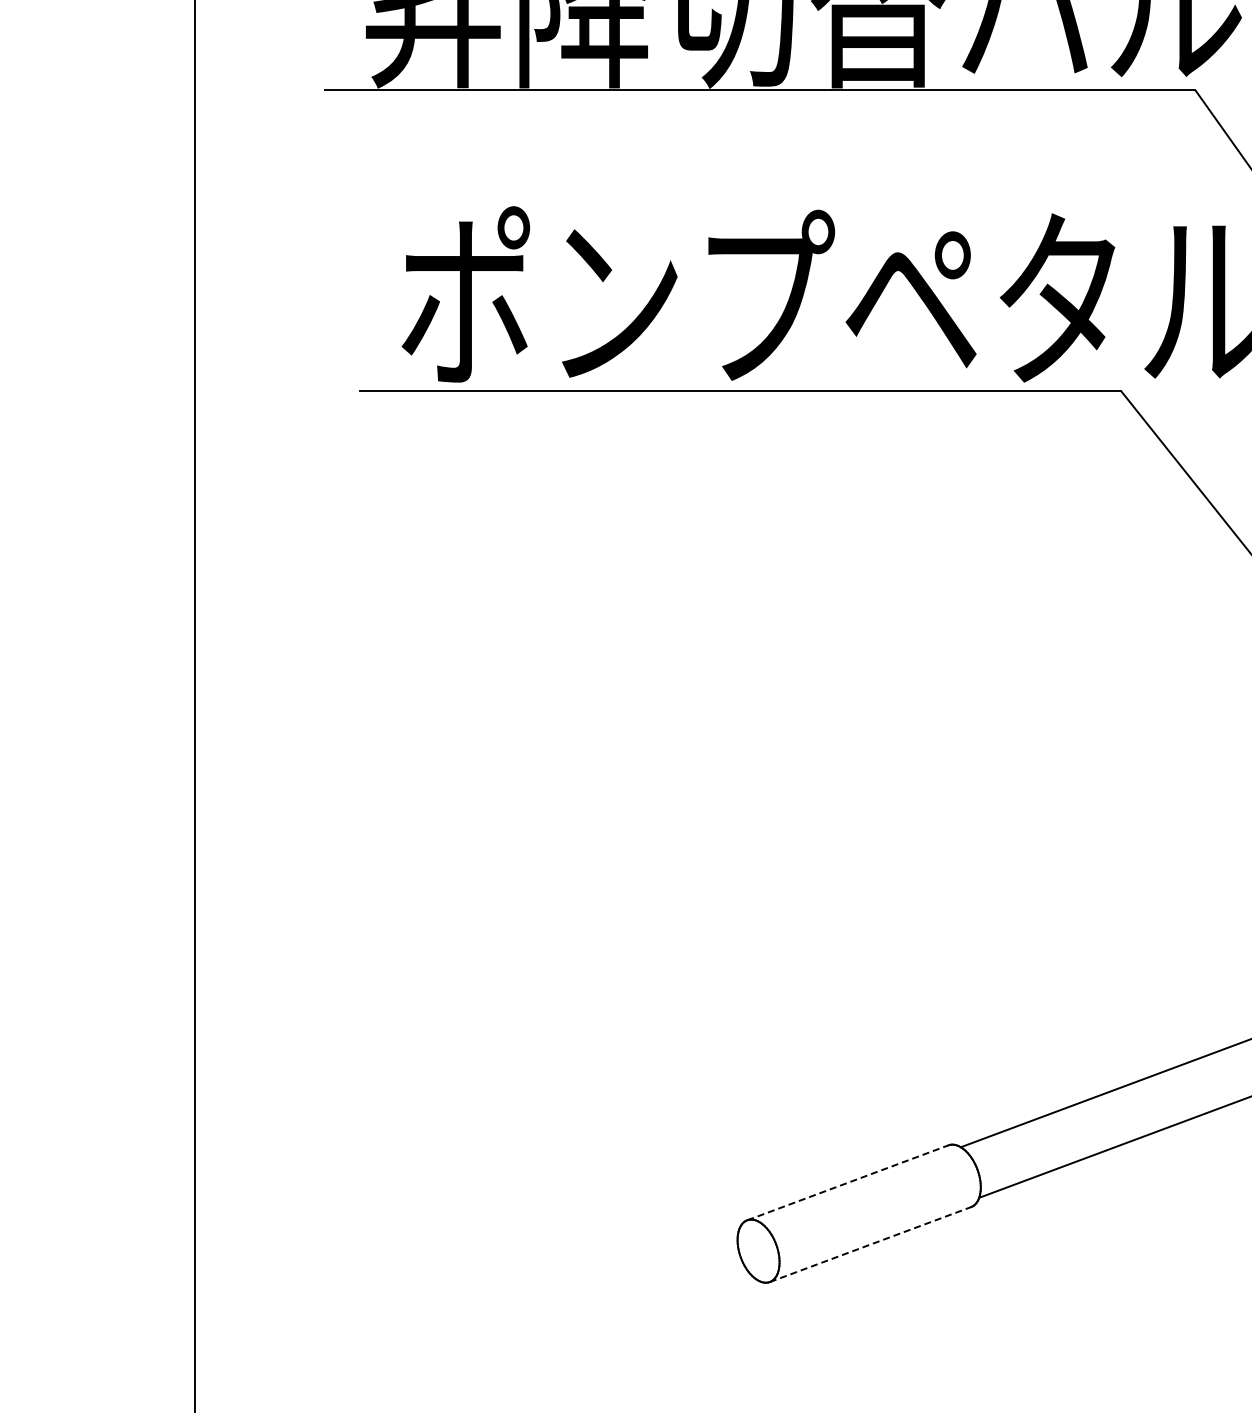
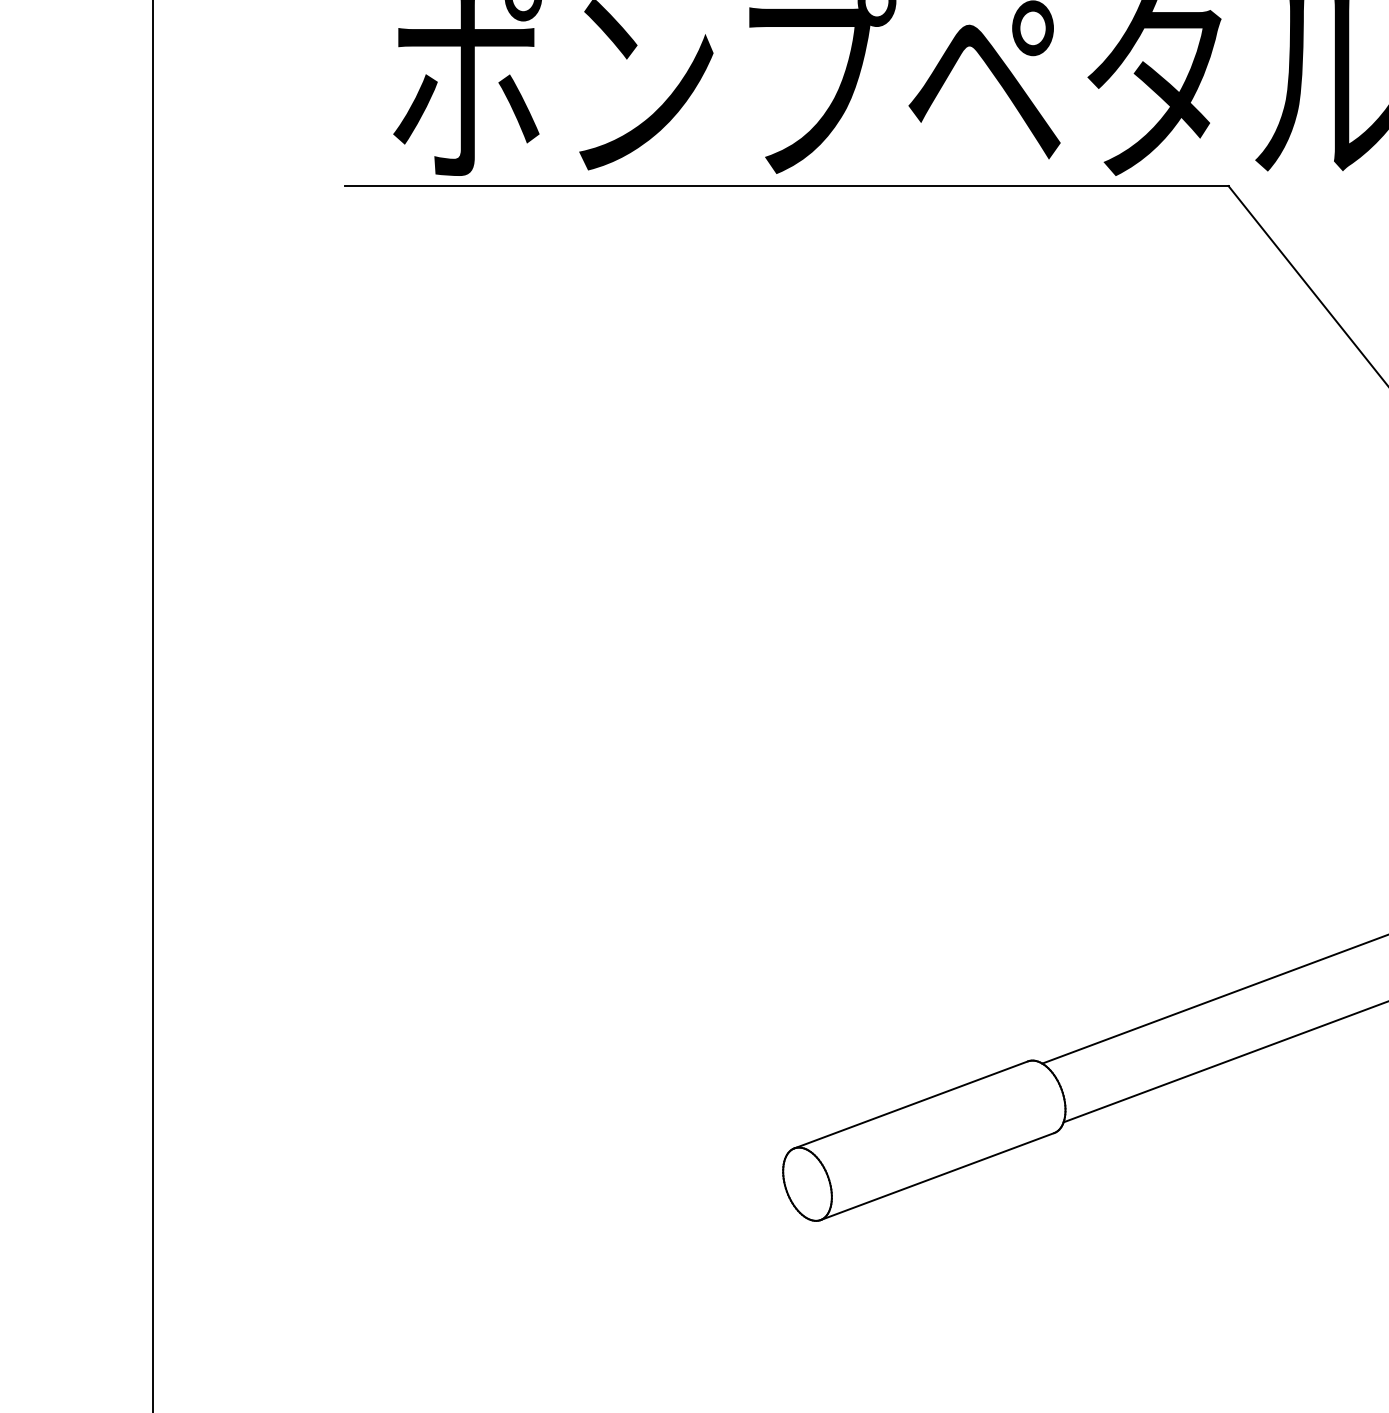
line: (848, 1182) -> (911, 1104), dashed -> solid
line: (870, 1244) -> (937, 1176), dashed -> solid

